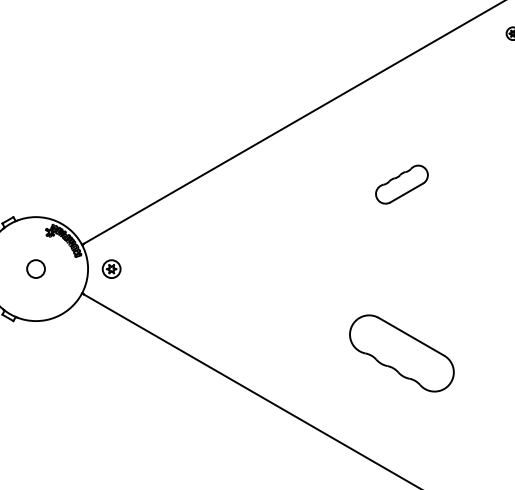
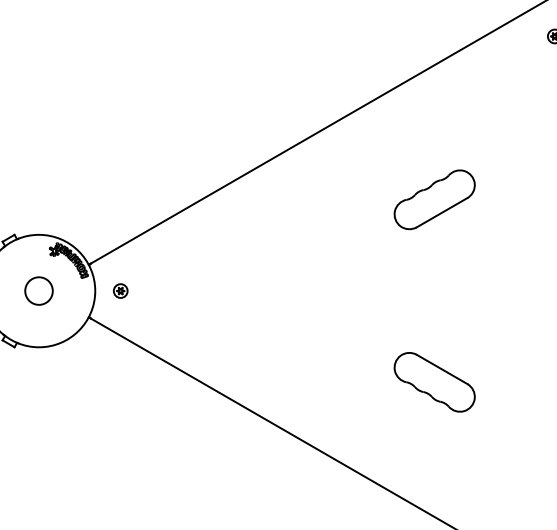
part: (401, 184) -> (434, 199), size x1.43
circle: (35, 268) -> (38, 290), size x1.43
part: (111, 268) -> (120, 290), size x0.71
part: (401, 353) -> (434, 382), size x0.71

